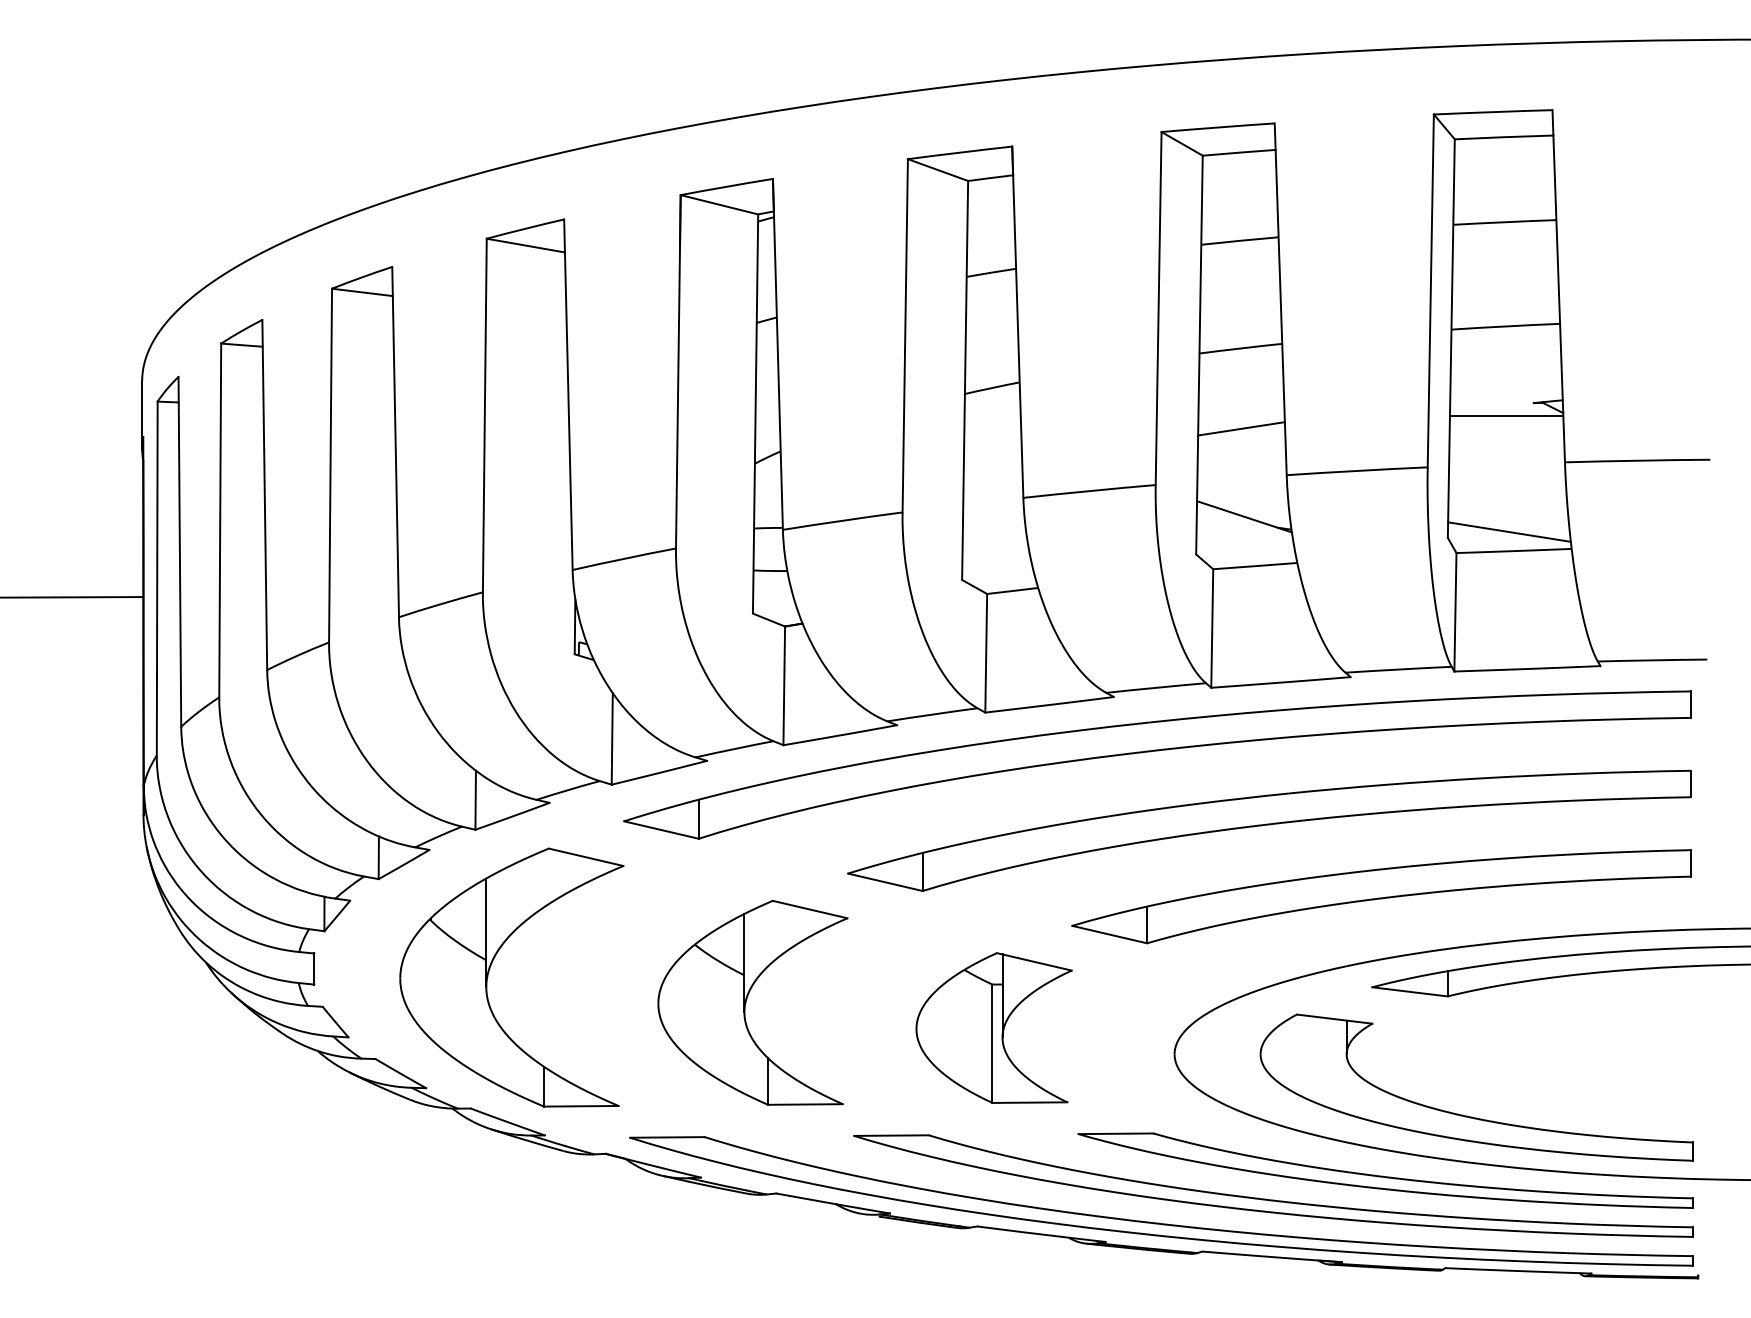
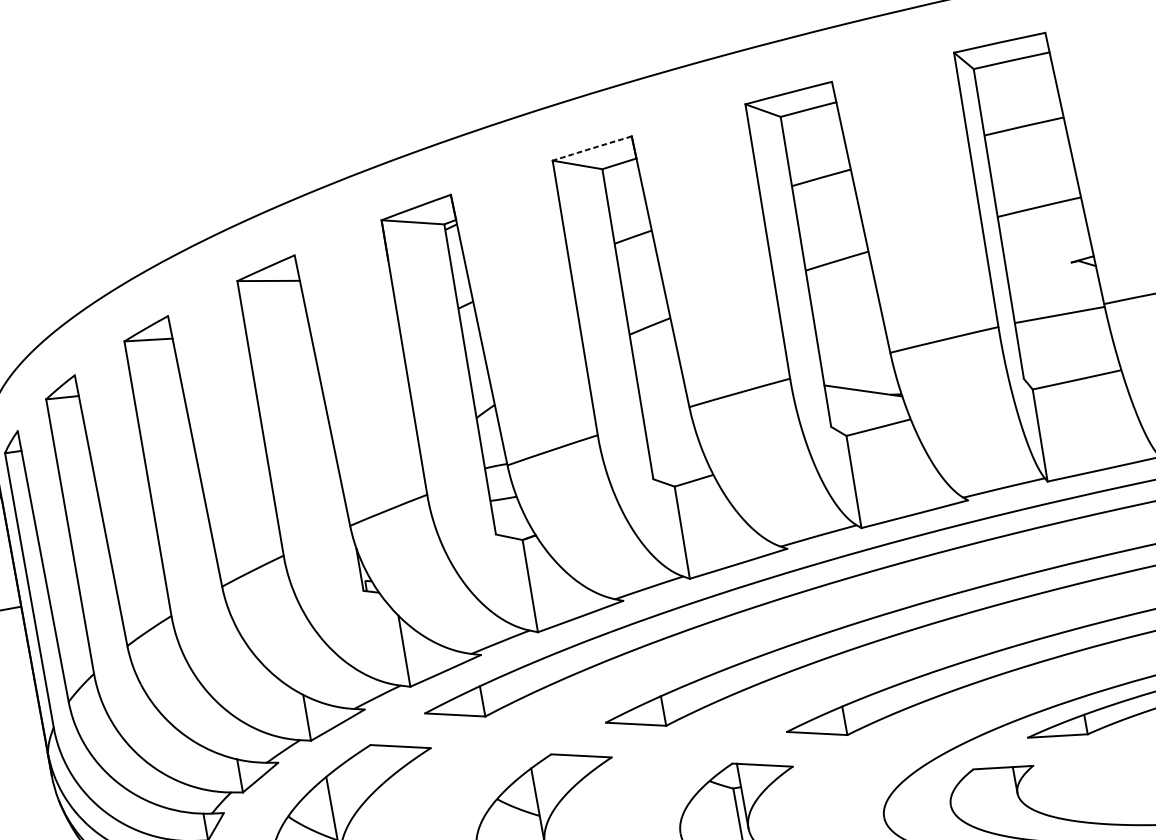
arc: (960, 152) -> (592, 148), solid -> dashed
line: (1506, 416) -> (1059, 315), moved
line: (1241, 428) -> (848, 322), removed
line: (1509, 531) -> (1070, 365), removed

